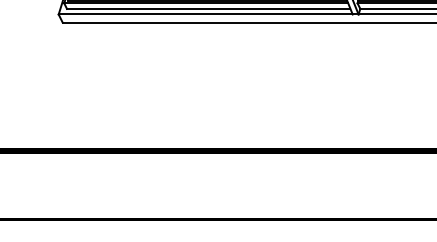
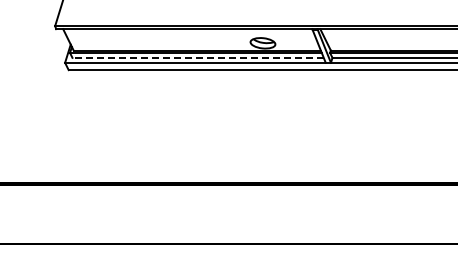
line: (209, 8) -> (198, 57), solid -> dashed

